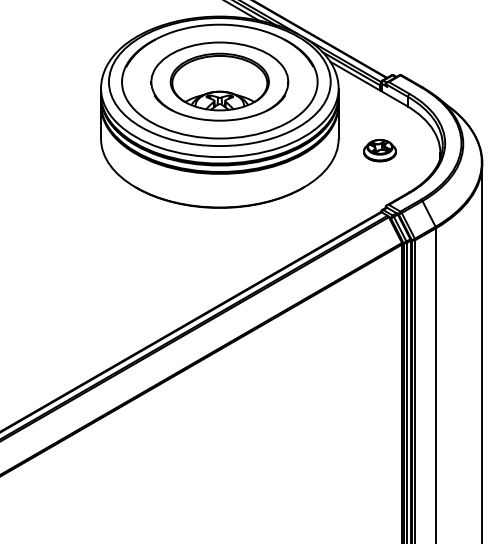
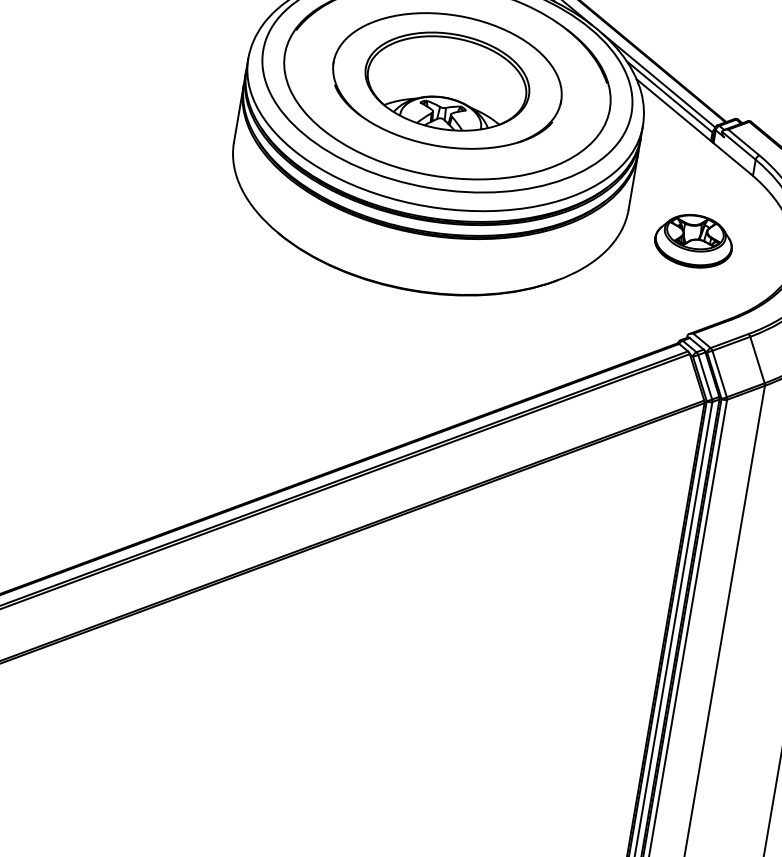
part: (379, 150) -> (693, 240), size x1.43

